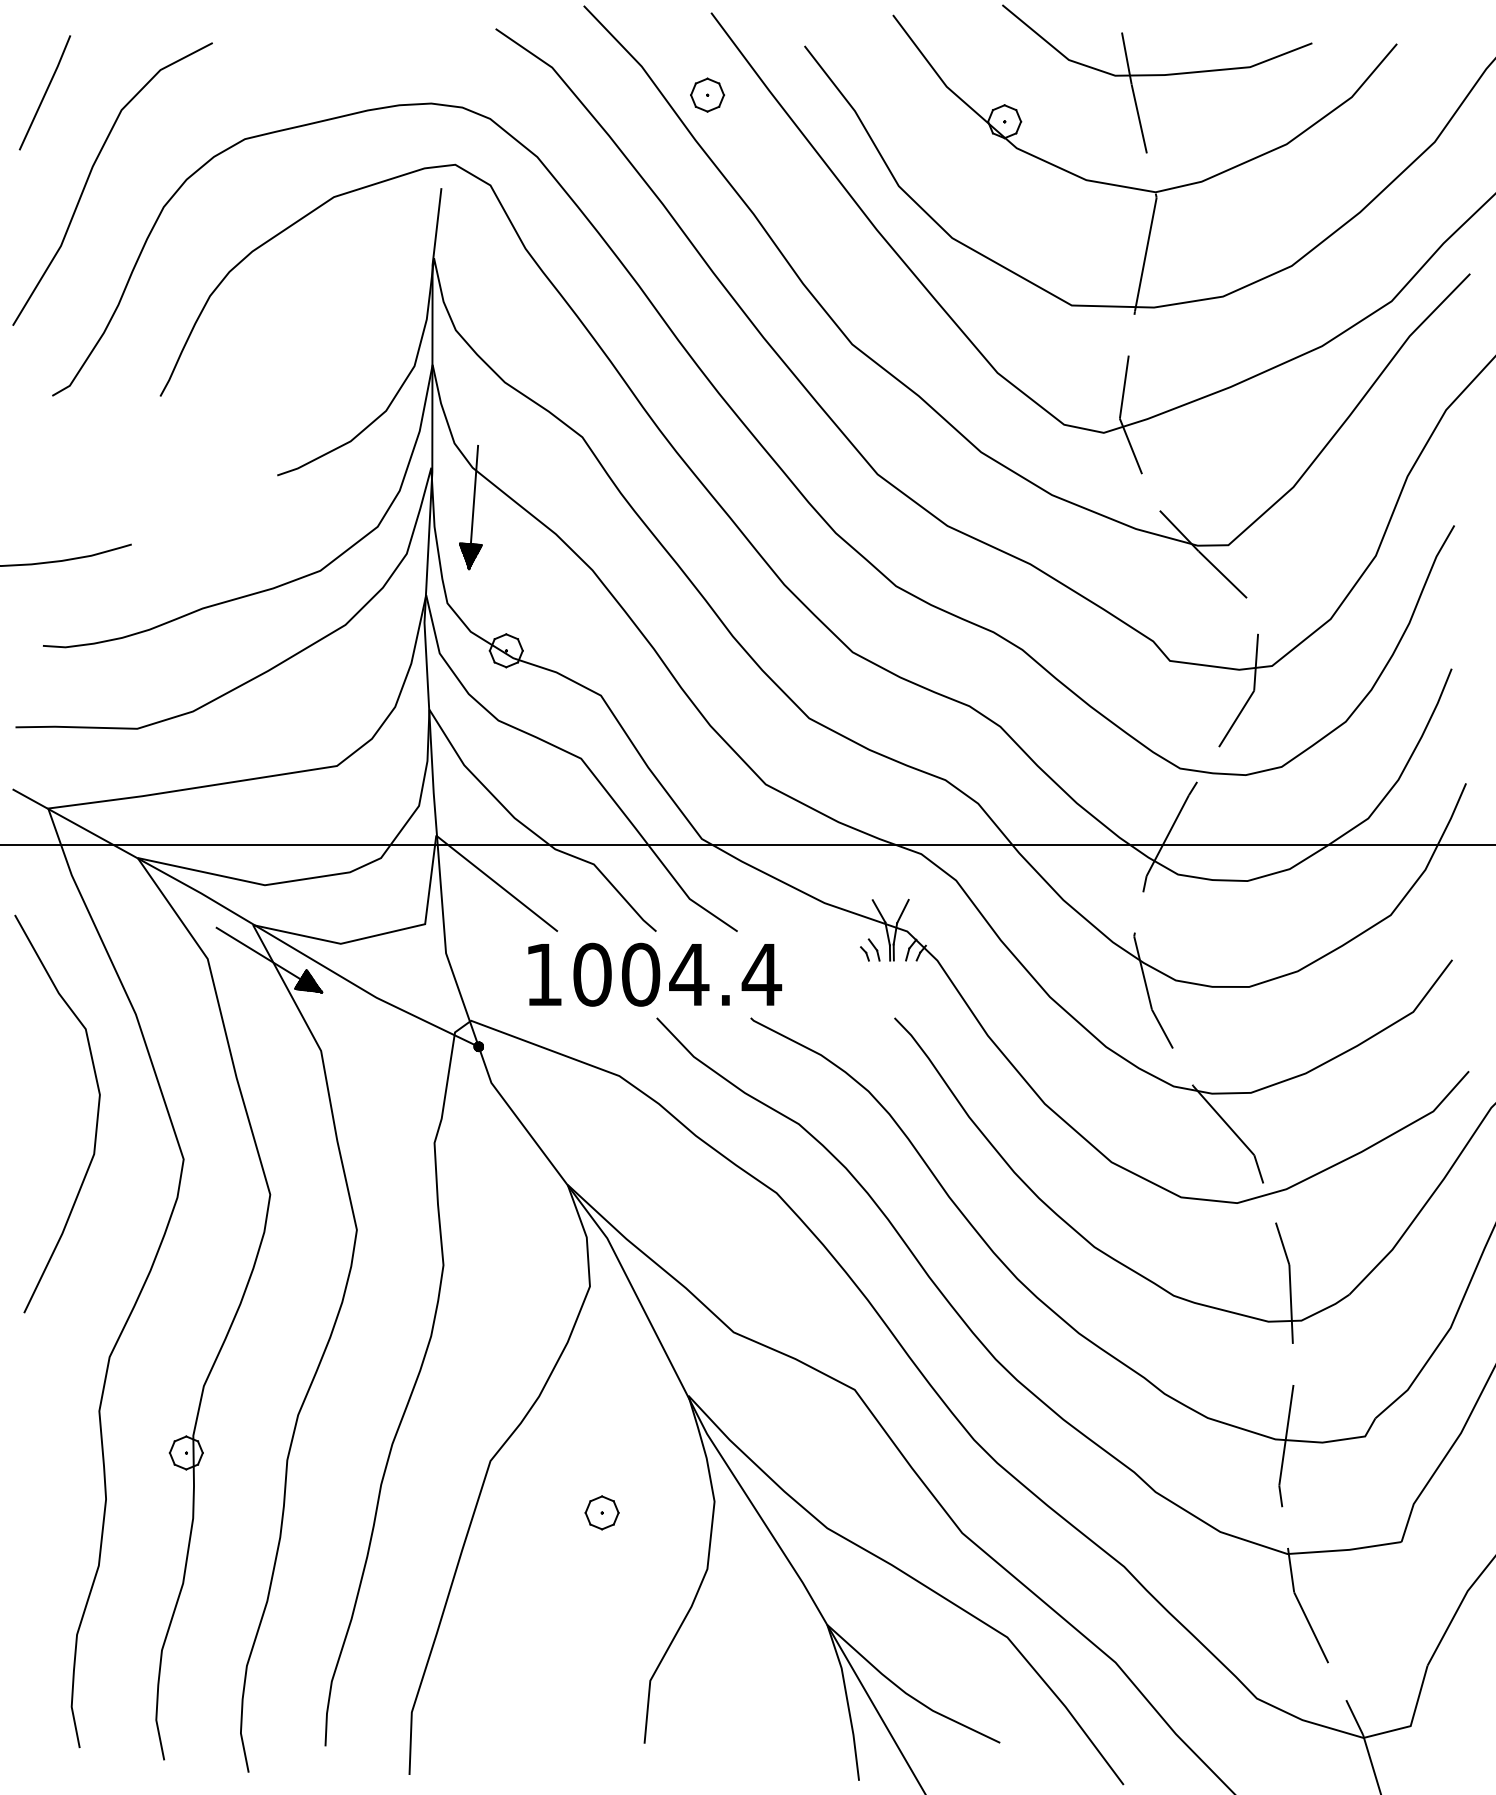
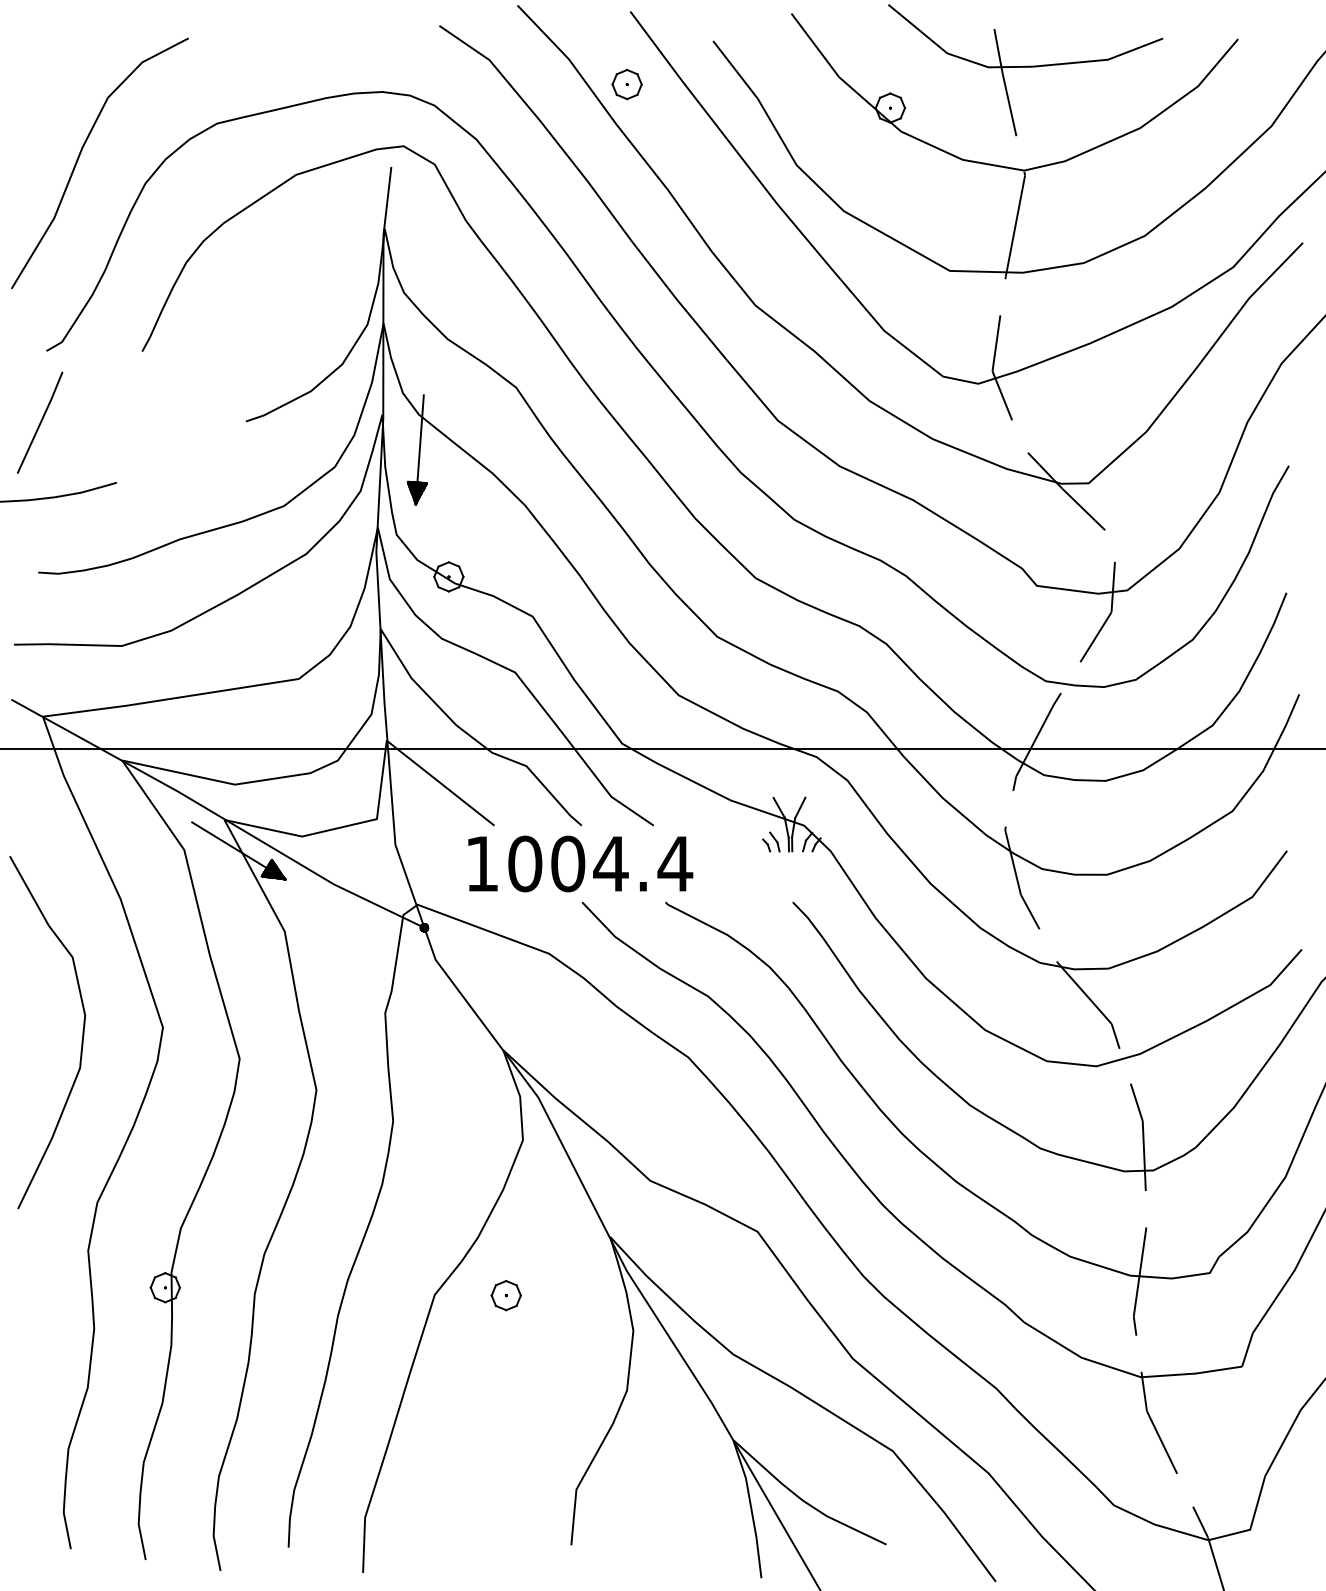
line: (44, 92) -> (39, 422), moved
curve: (96, 1116) -> (82, 1034), moved
part: (601, 1512) -> (505, 1295), moved

